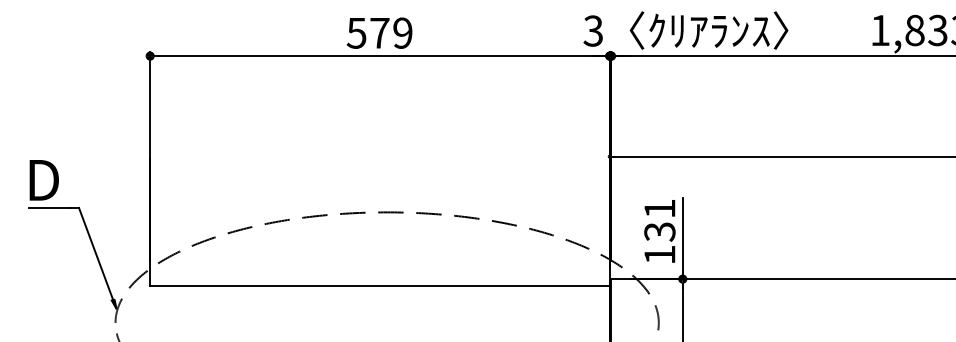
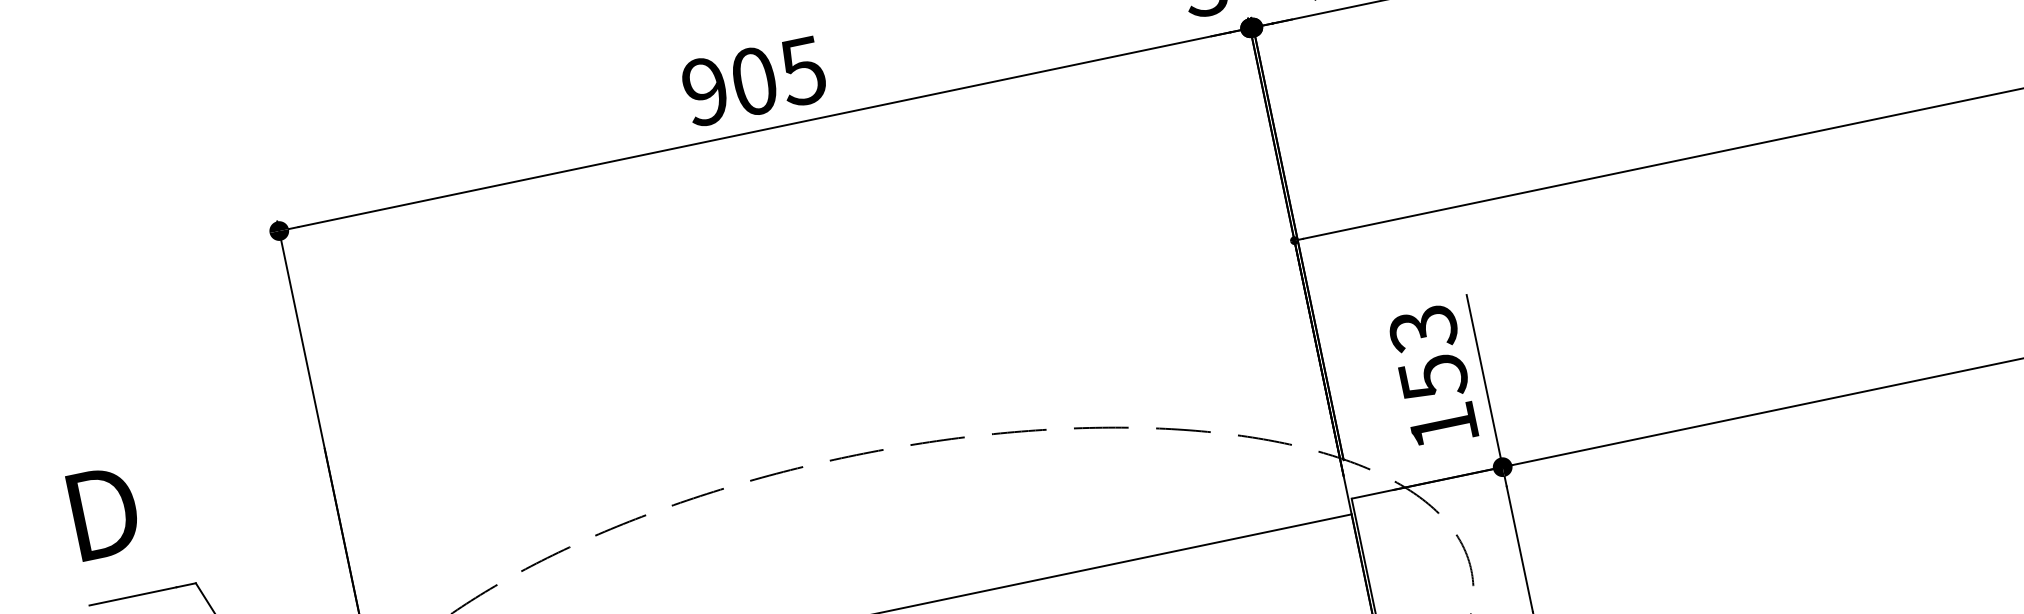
text: (379, 32) -> (753, 80), 579 -> 905
text: (43, 180) -> (103, 513), moved
text: (659, 220) -> (1427, 353), 131 -> 153

